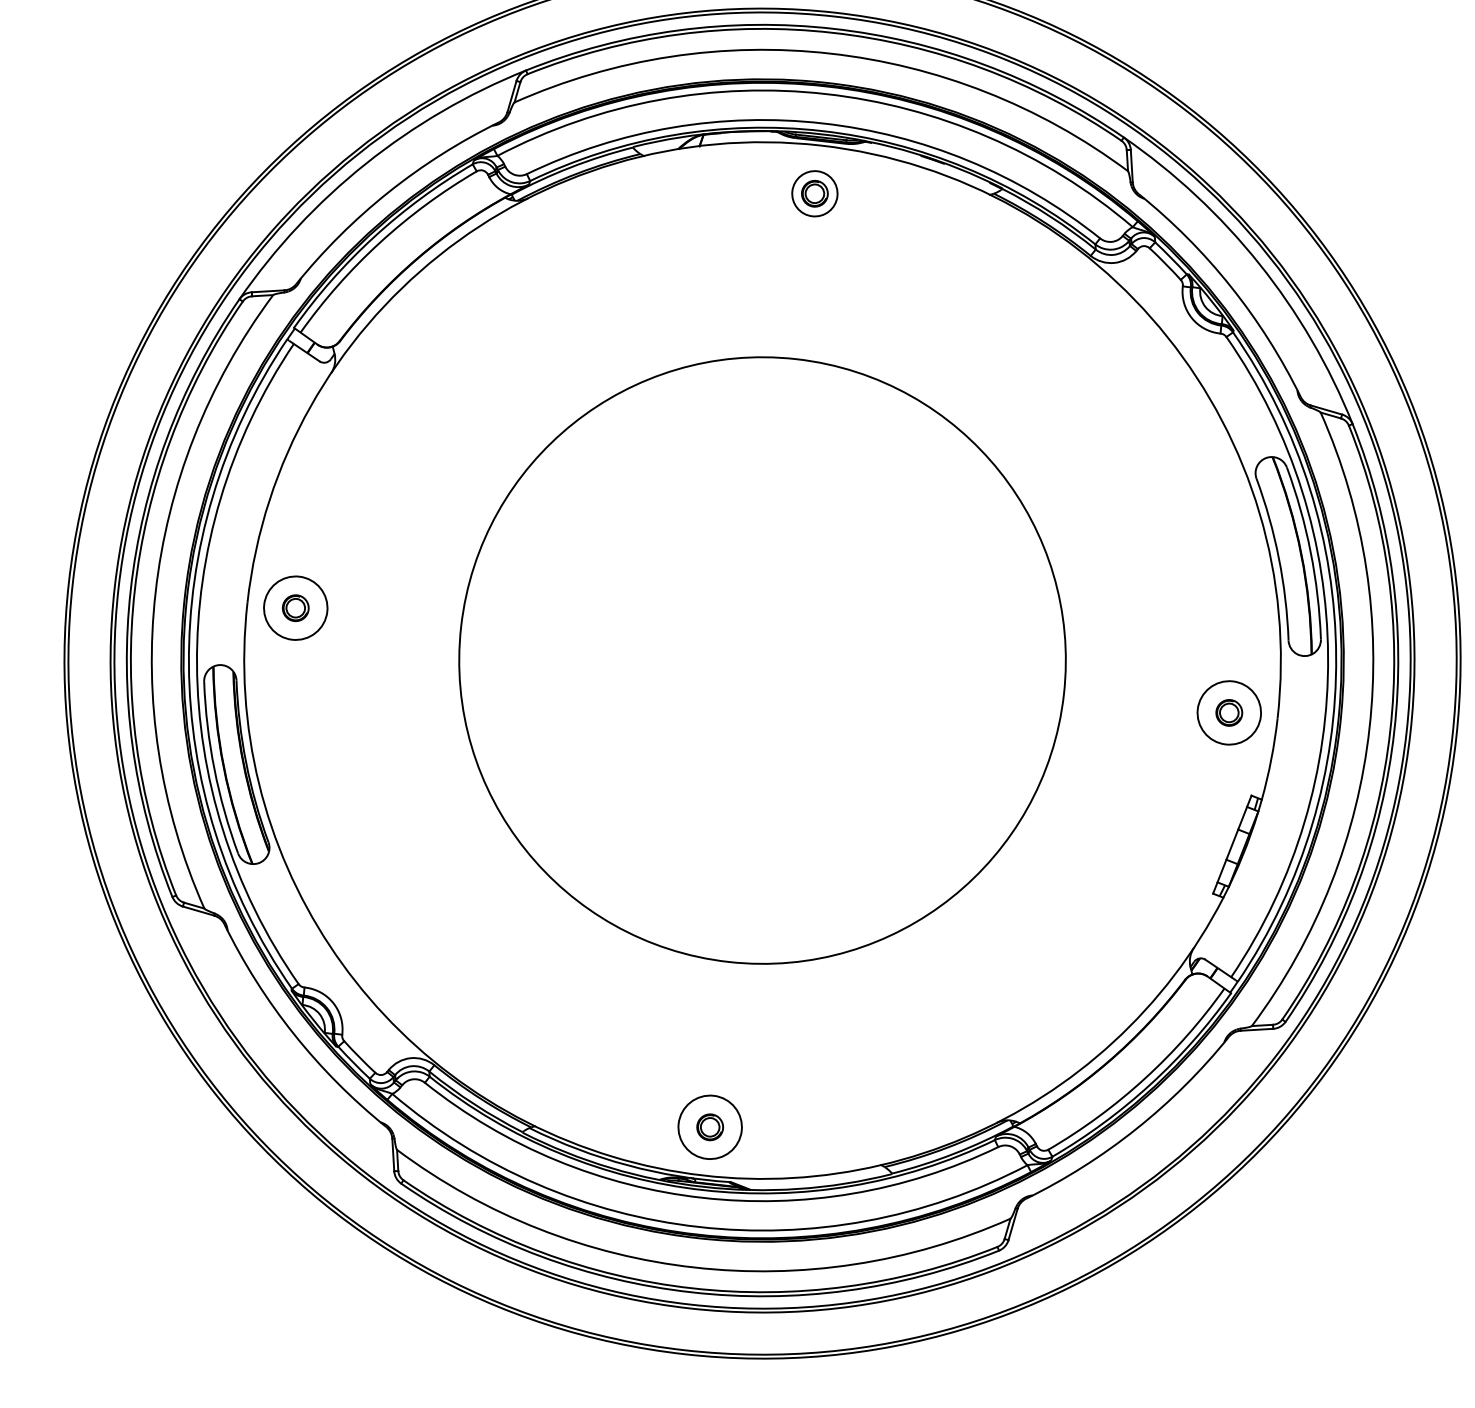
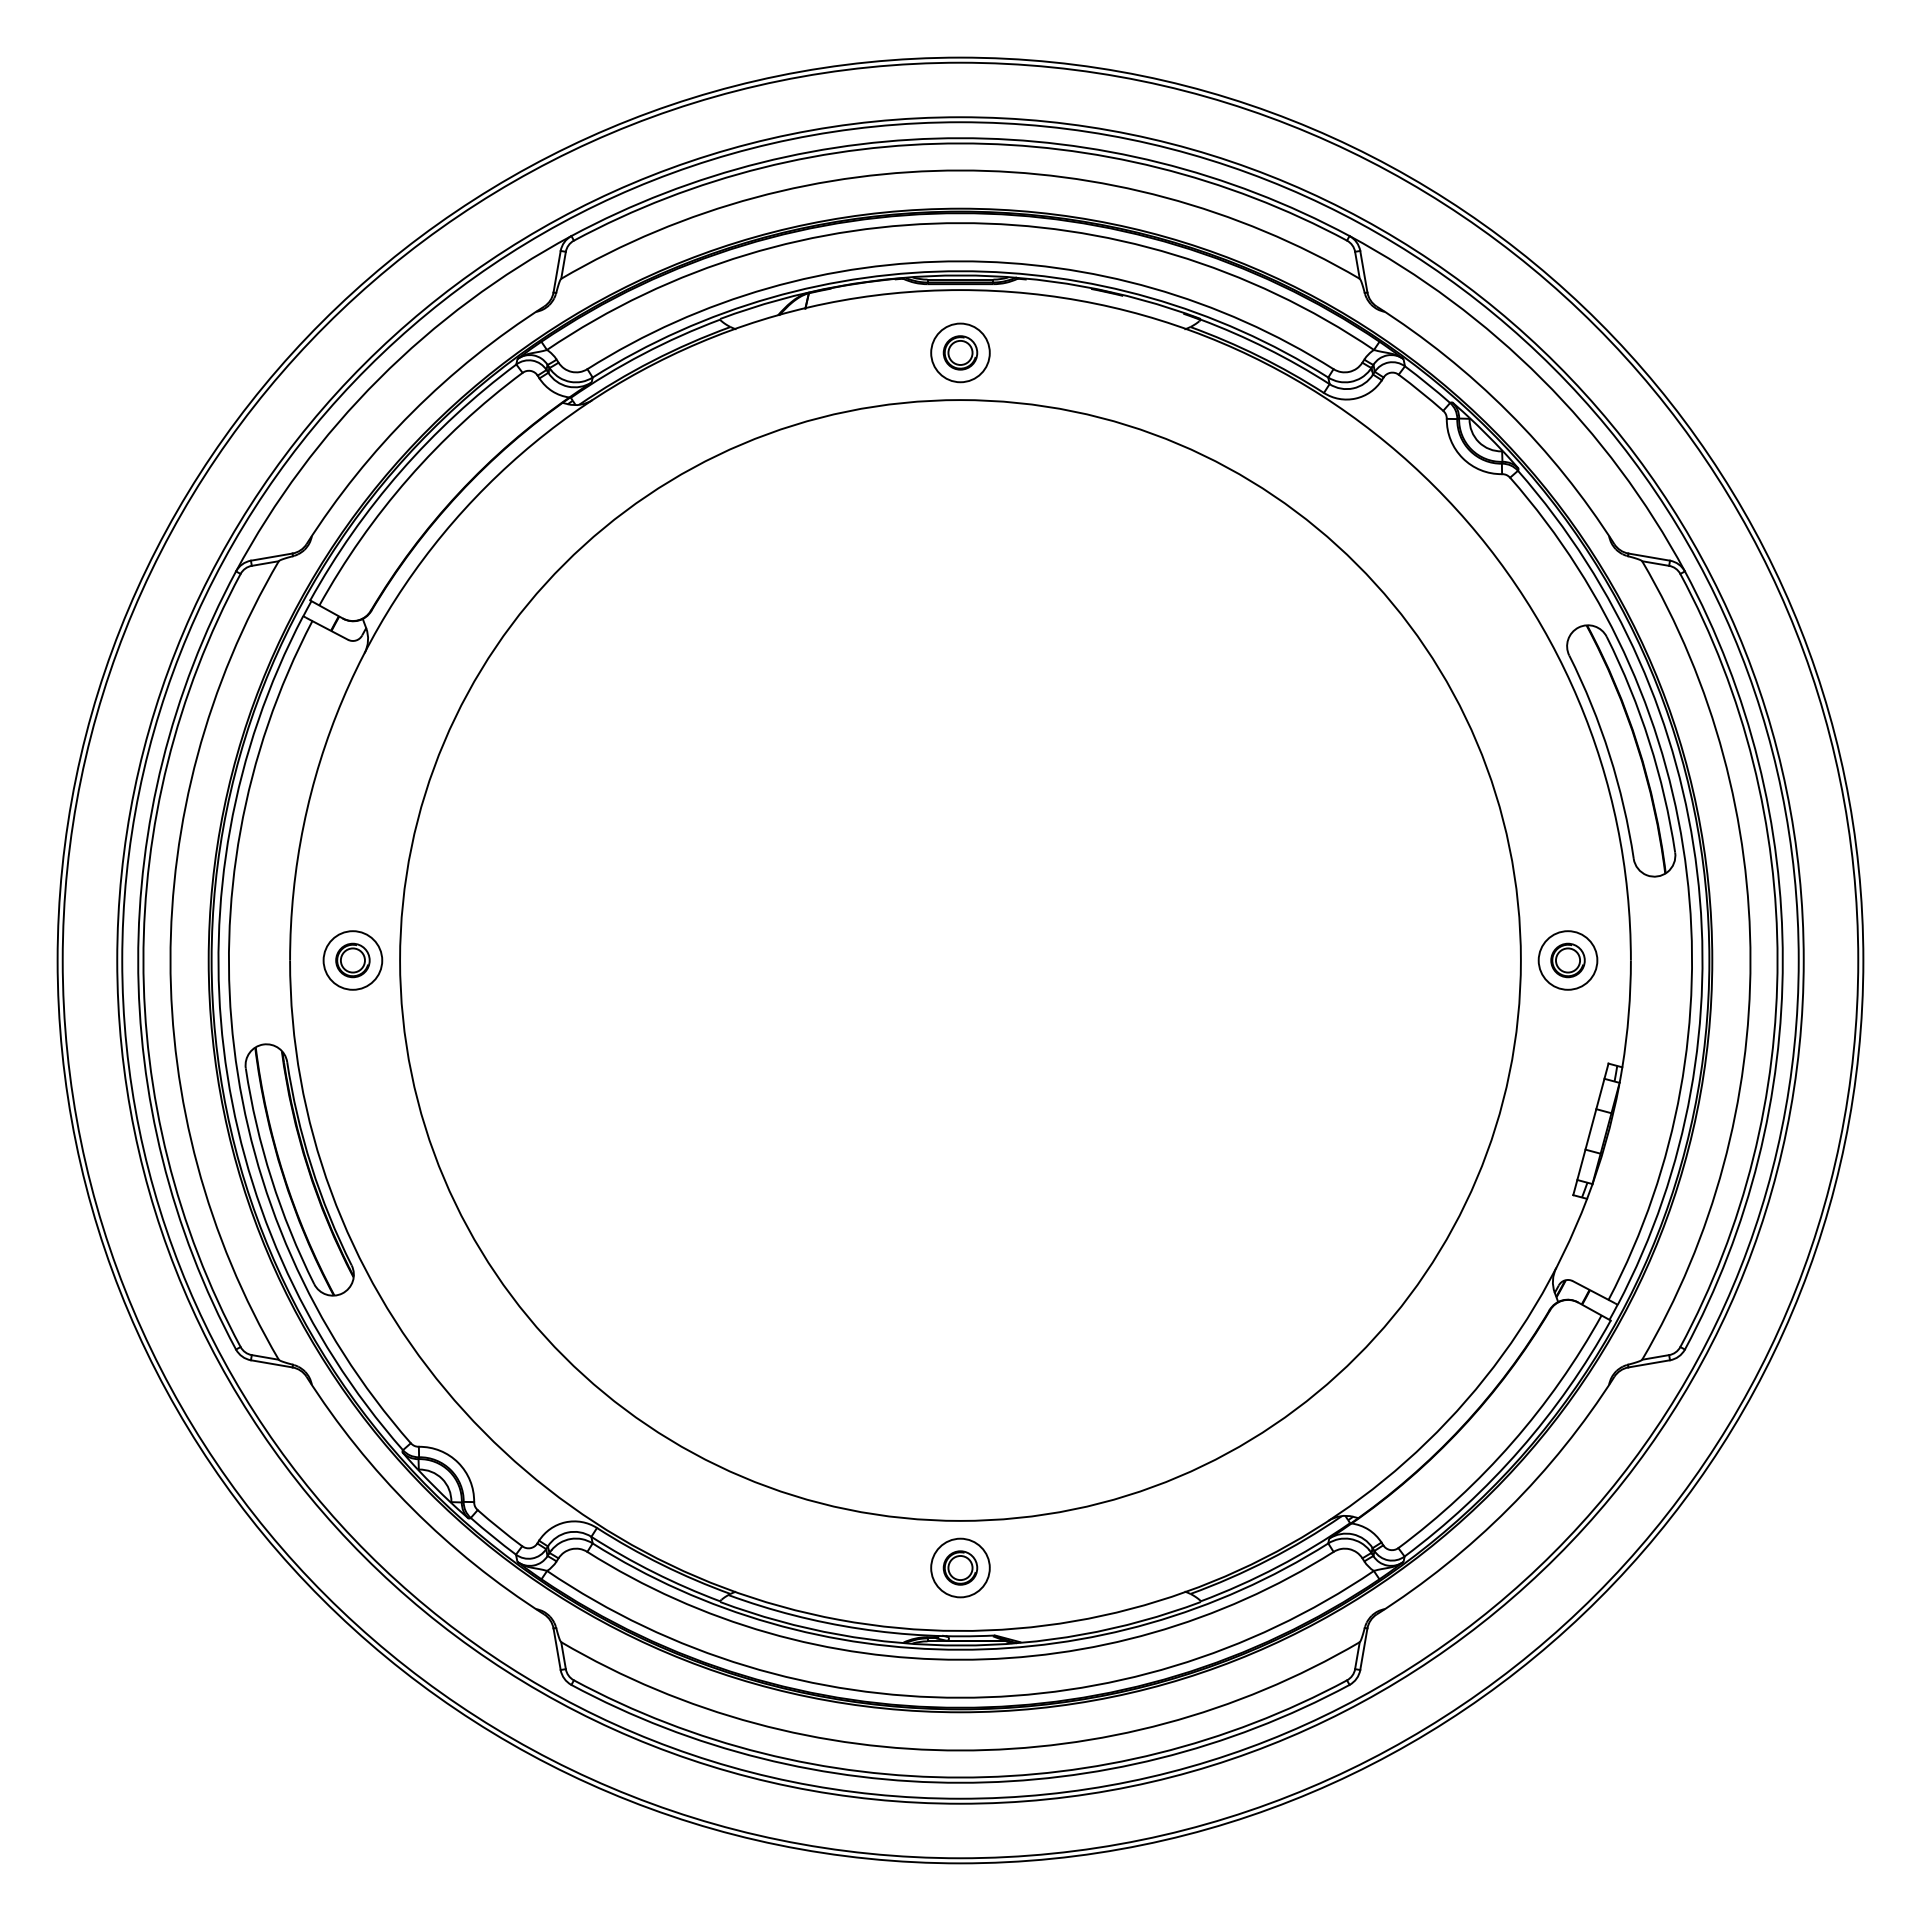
circle: (295, 608) -> (352, 960), size x0.71
circle: (762, 660) -> (960, 960), size x1.43
circle: (1228, 712) -> (1567, 960), size x0.71
circle: (710, 1126) -> (960, 1567), size x0.71

